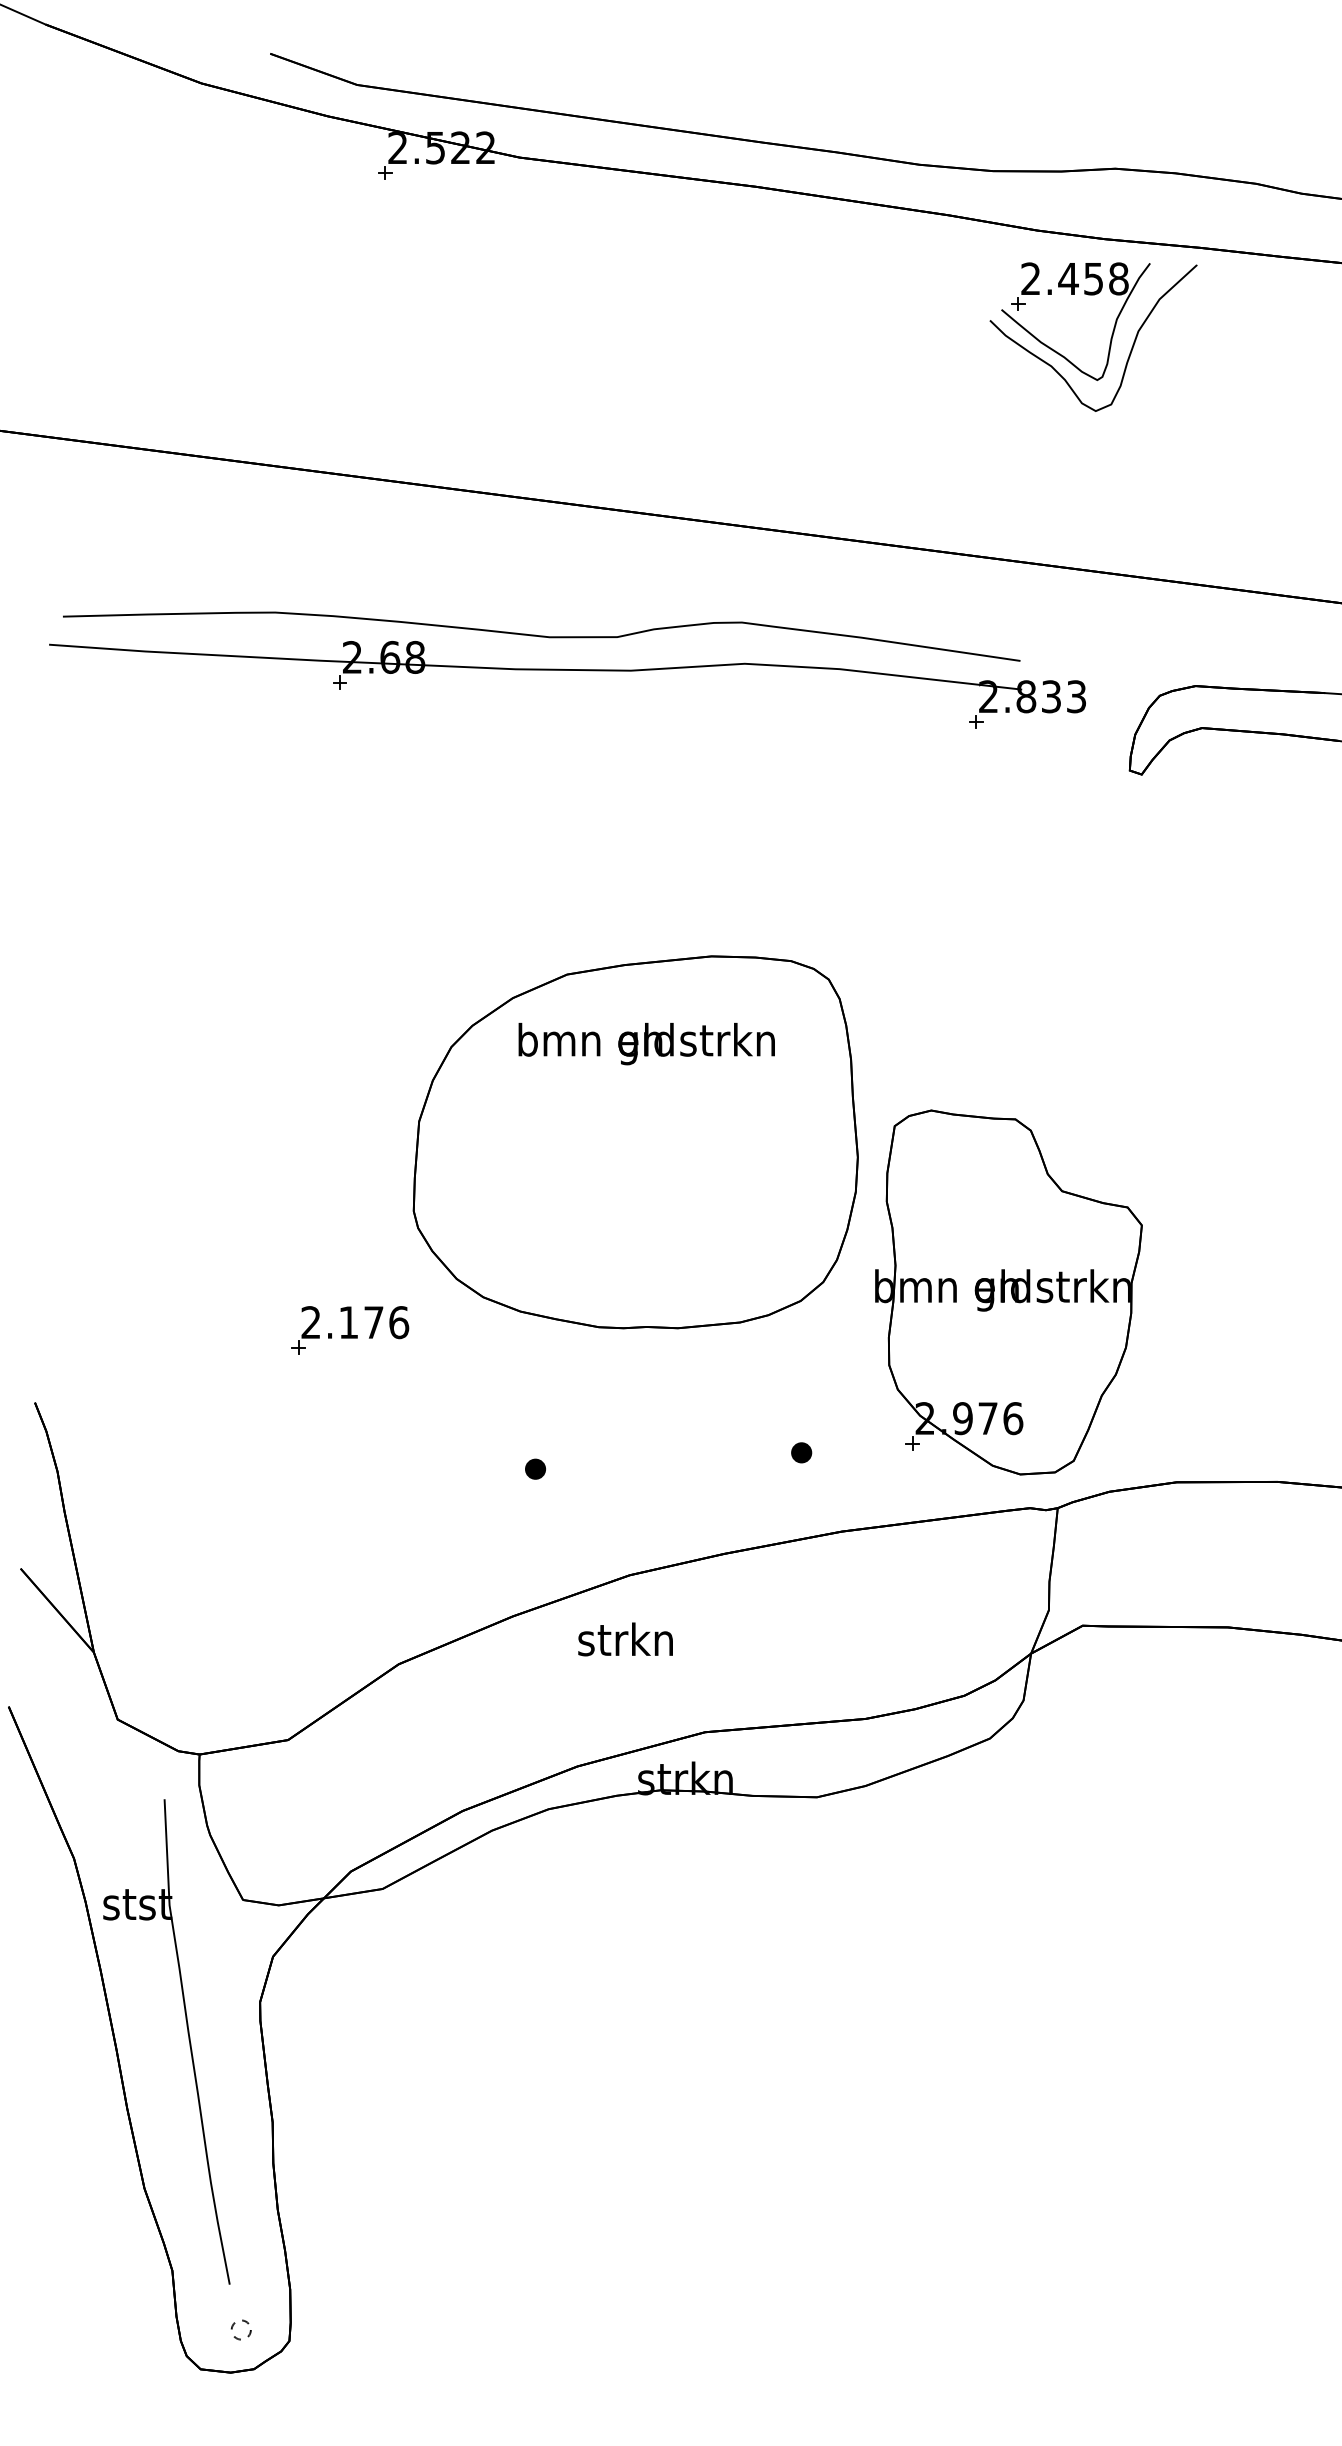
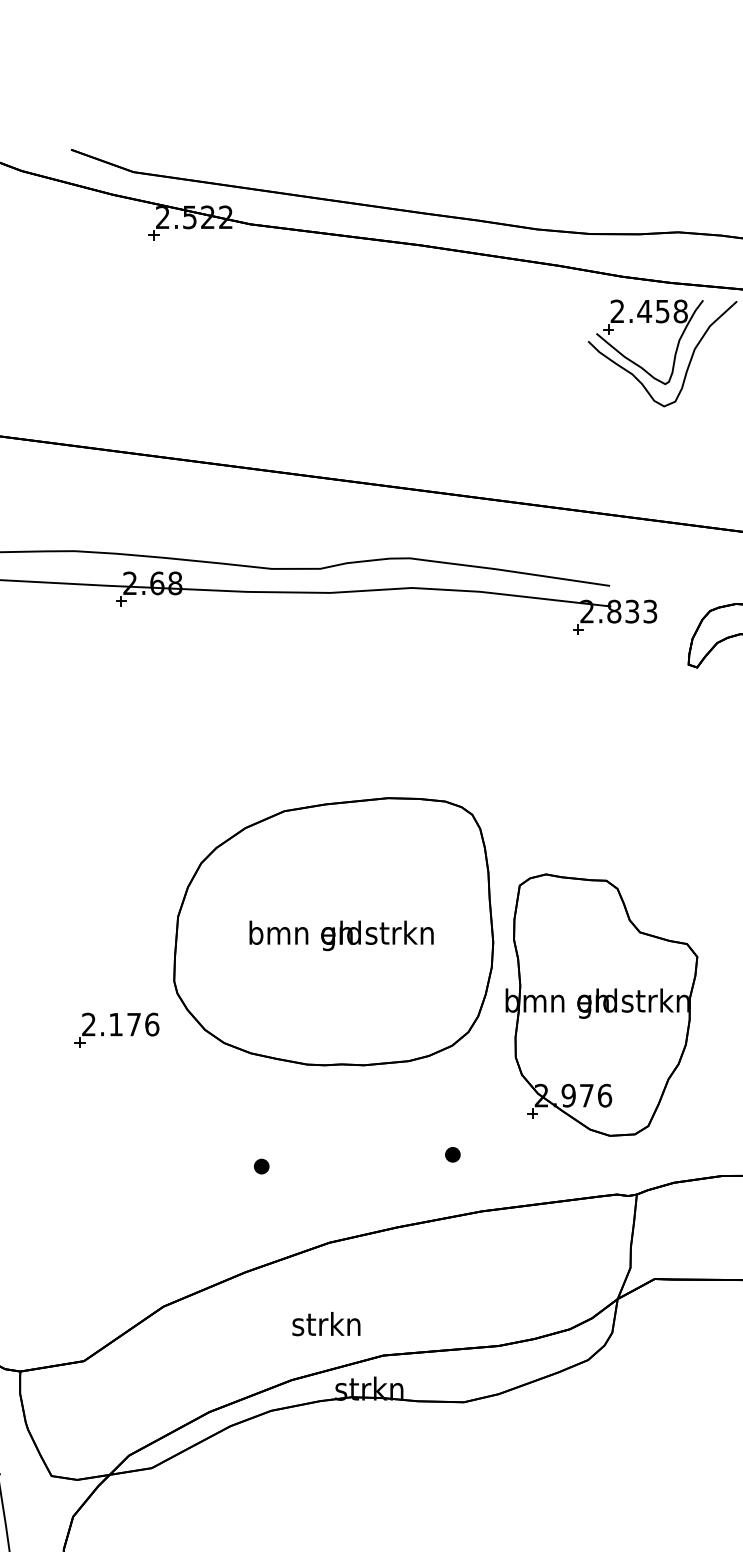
text: (646, 1044) -> (341, 936), moved
part: (1008, 1292) -> (601, 1005), moved
part: (350, 1330) -> (117, 1030), moved
text: (625, 1639) -> (326, 1324), moved

